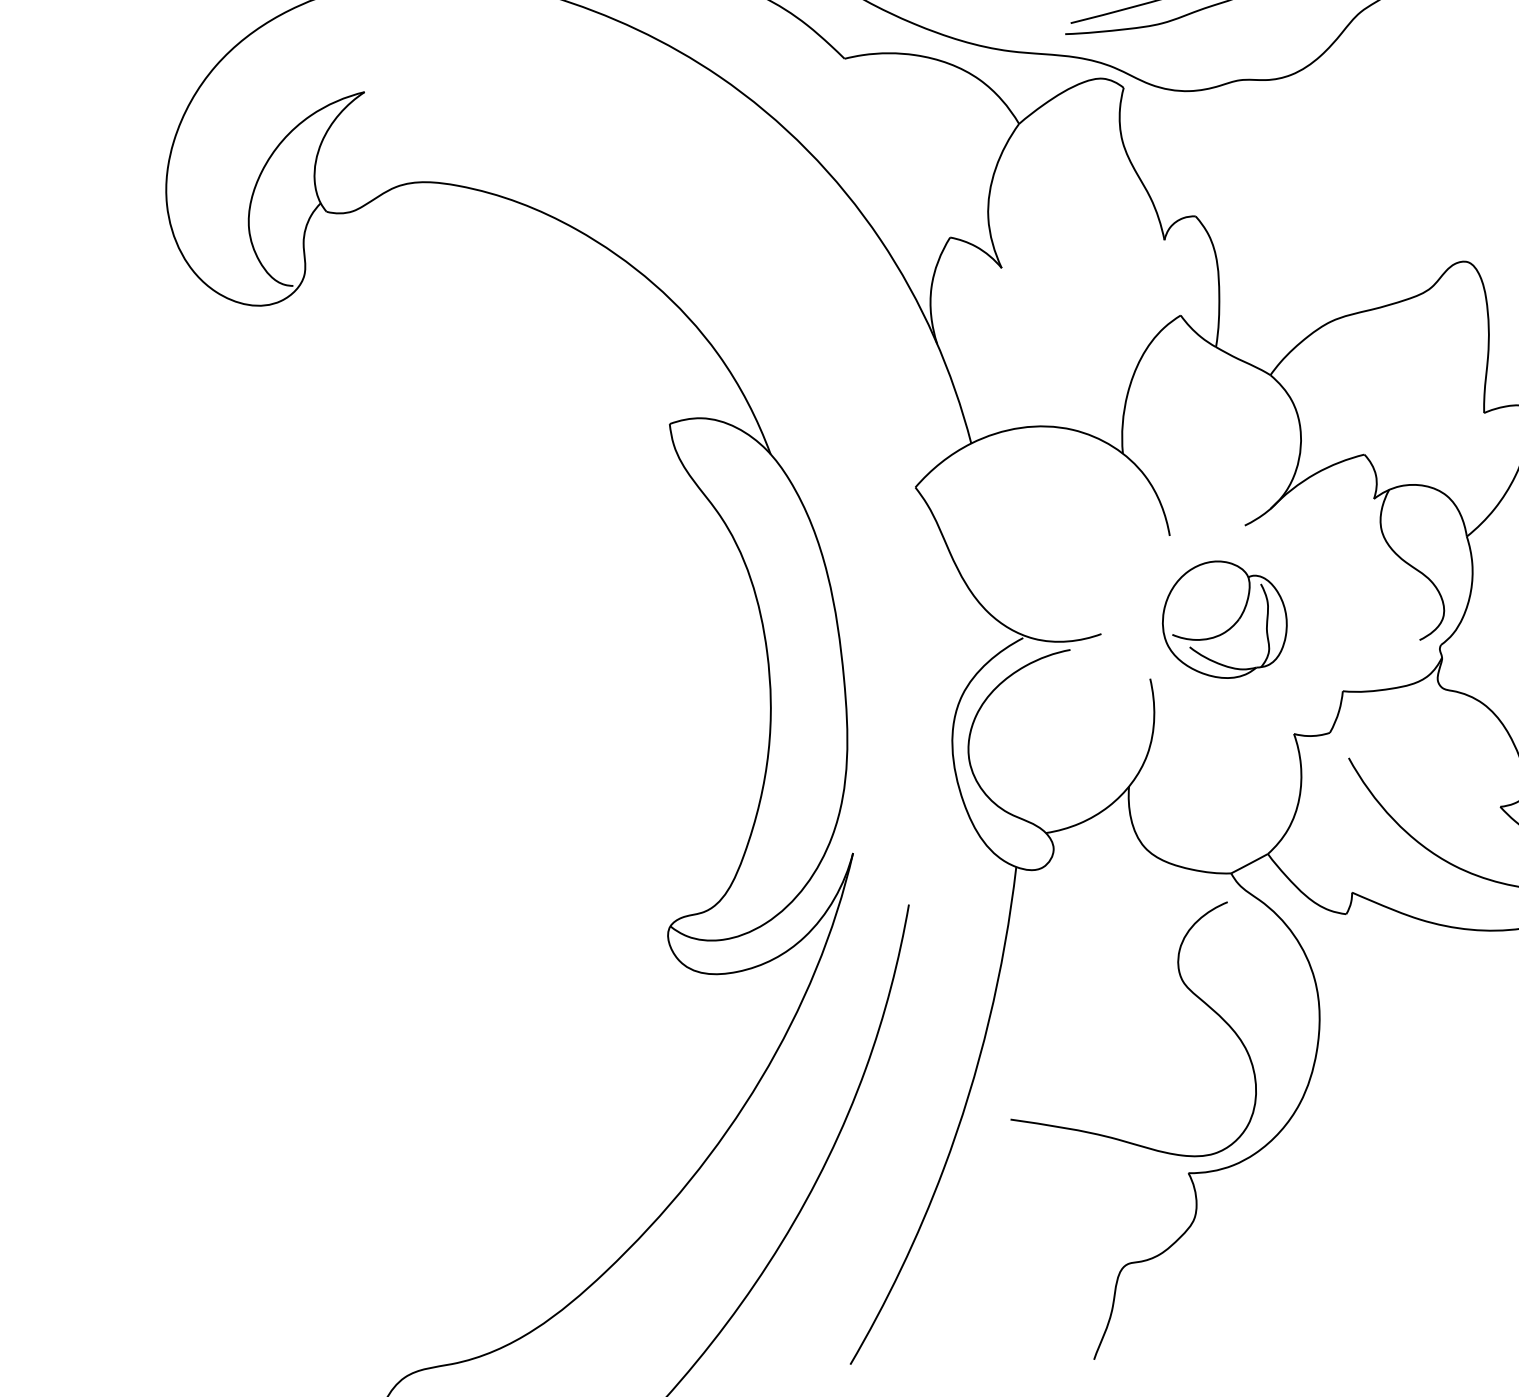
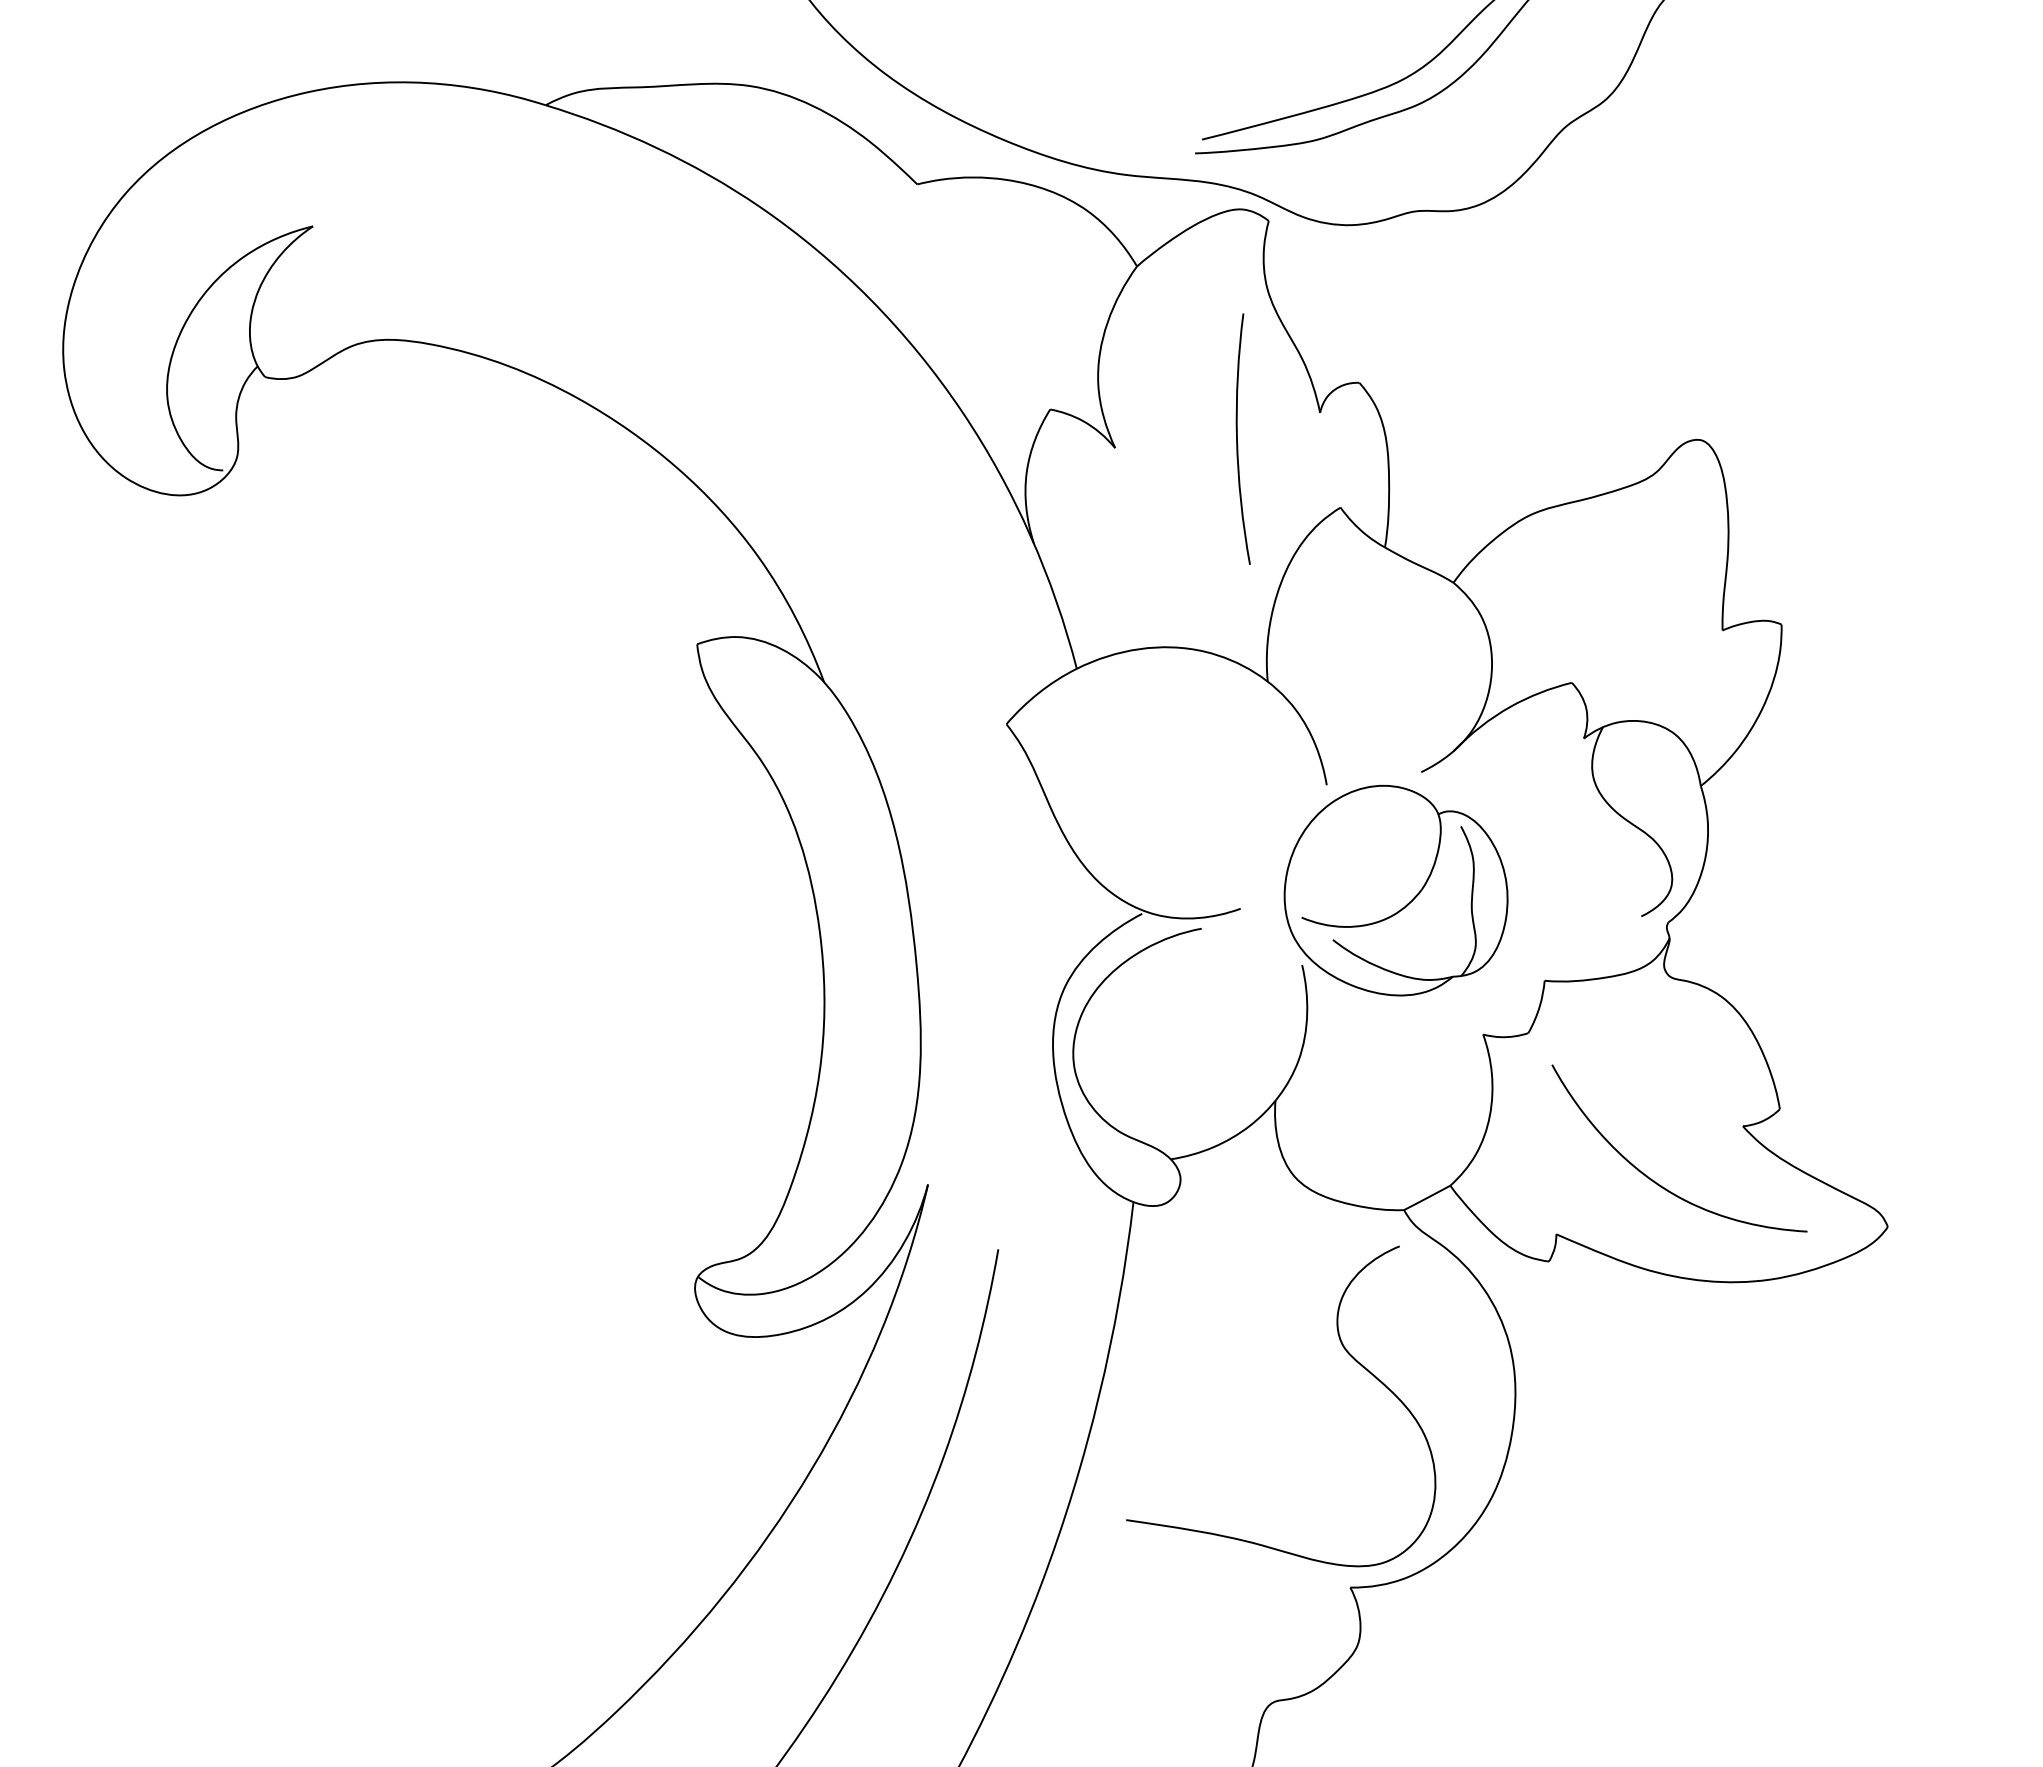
curve: (1098, 260) -> (1237, 438), added
part: (1224, 619) -> (1395, 890), size x1.43

